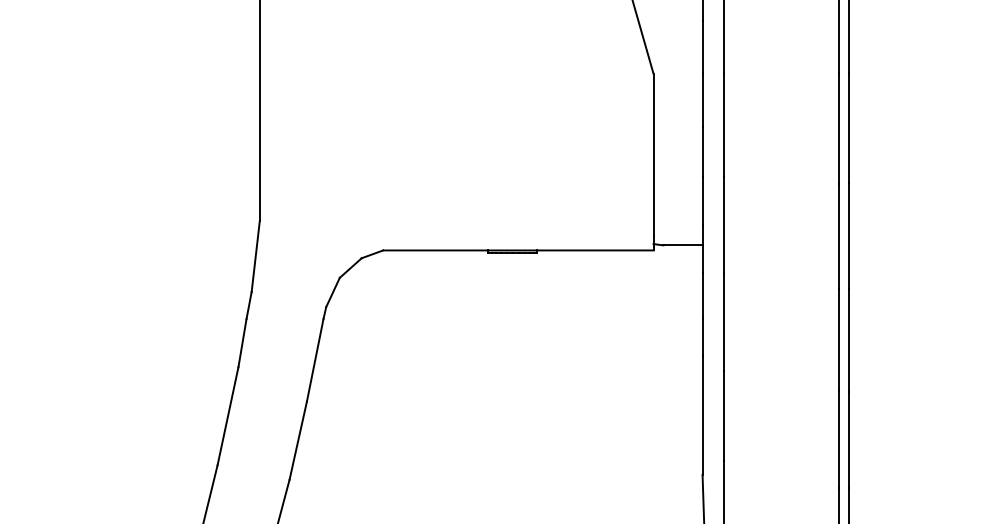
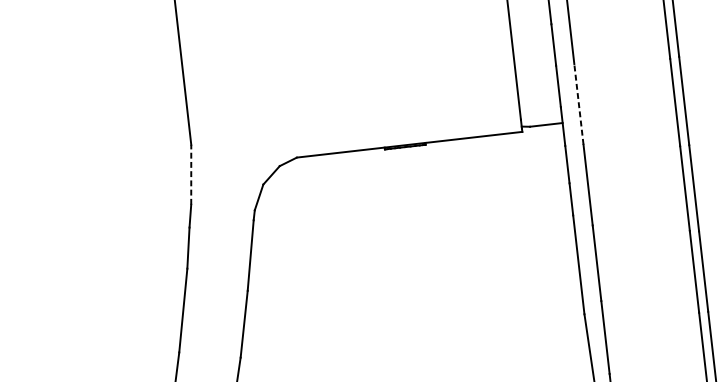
line: (724, 225) -> (579, 104), solid -> dashed
line: (255, 256) -> (191, 174), solid -> dashed

